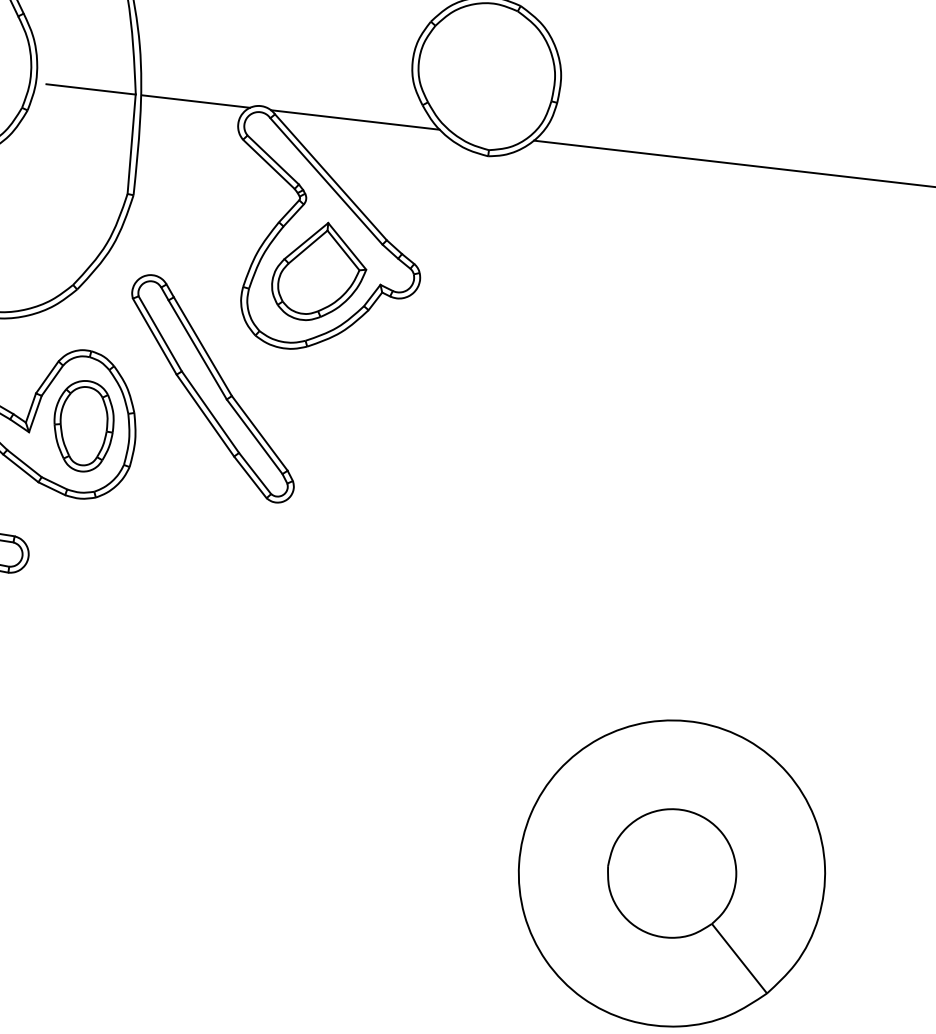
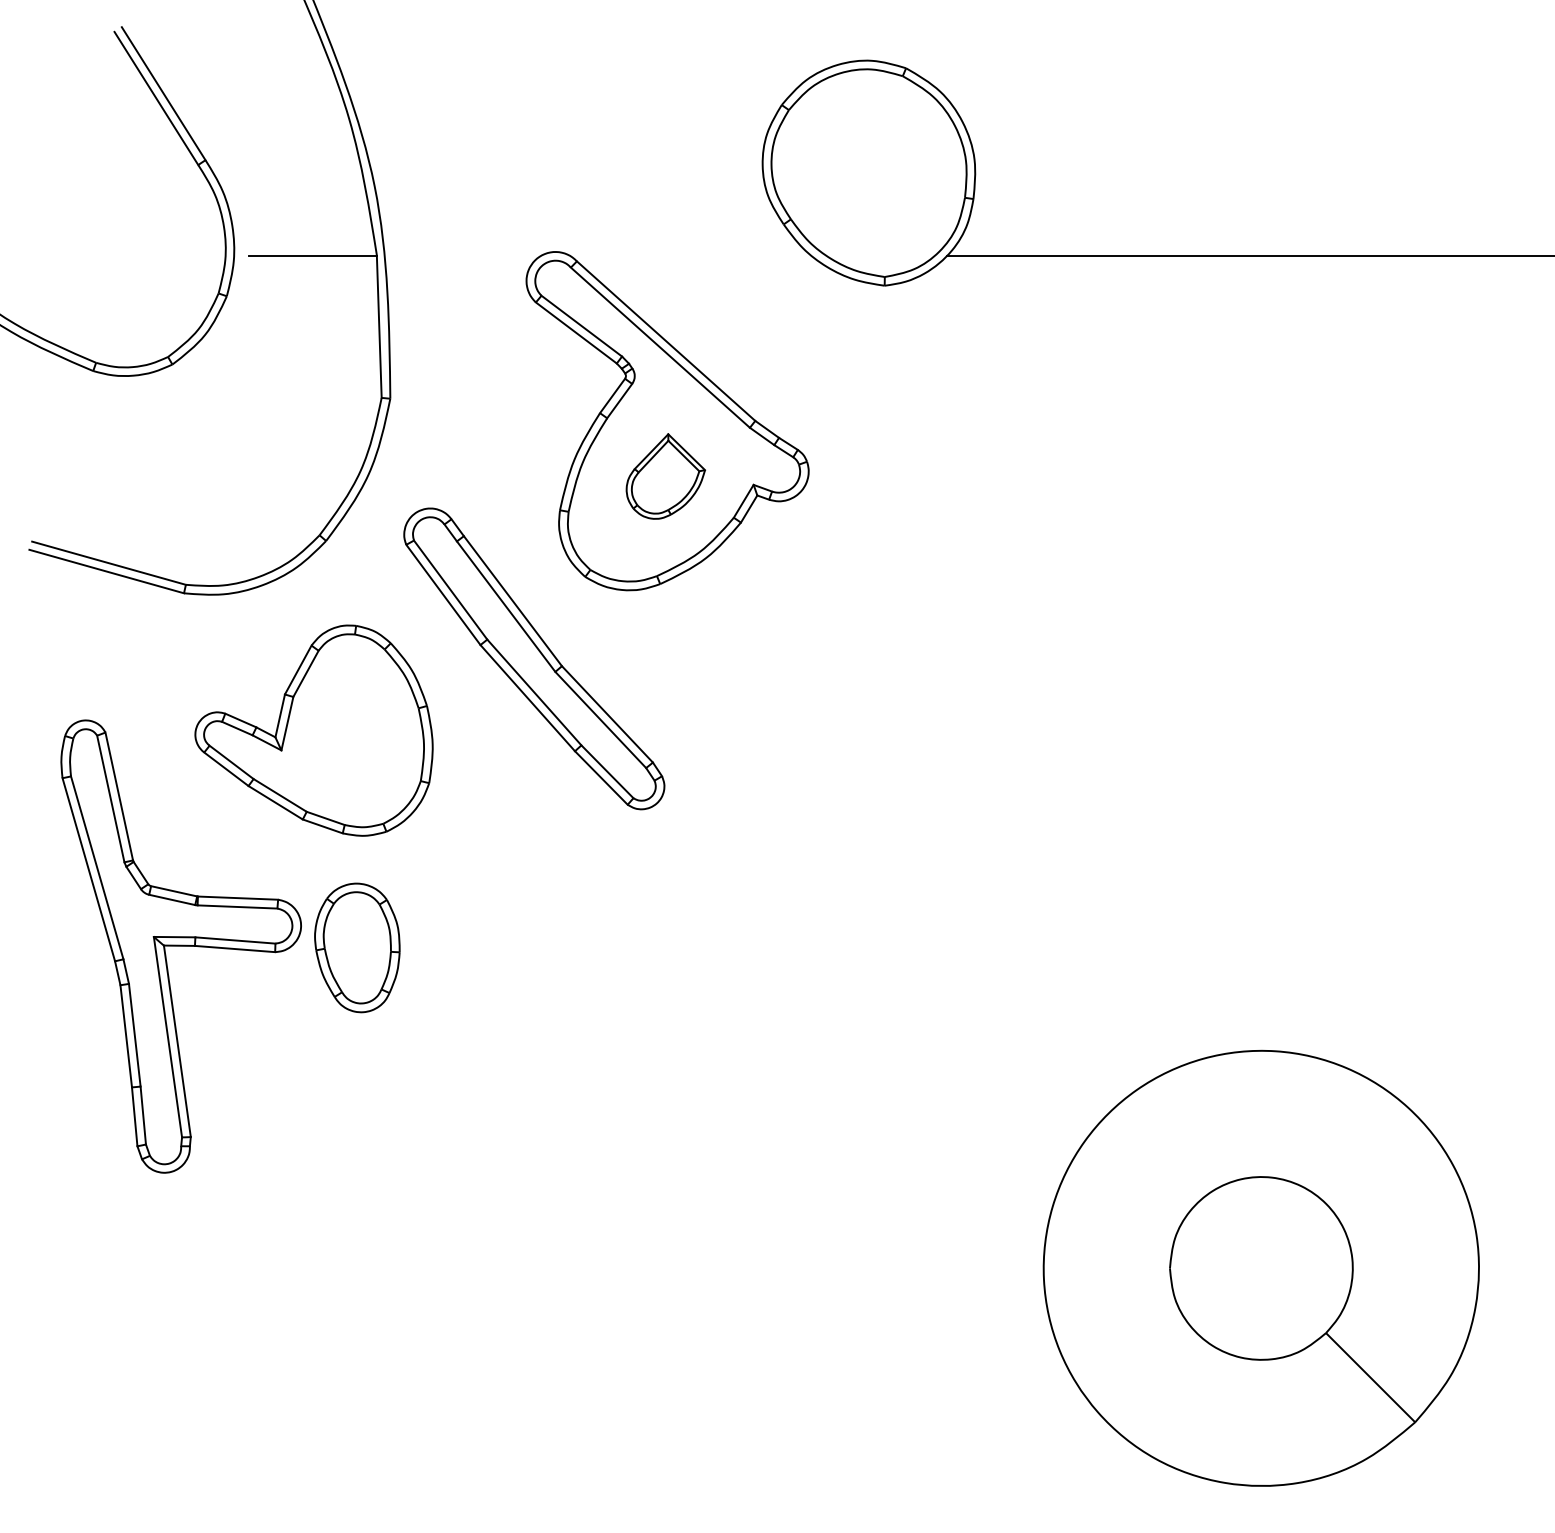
line: (195, 101) -> (462, 256), removed
line: (354, 120) -> (690, 256), removed
part: (319, 271) -> (665, 476), size x0.6
part: (83, 425) -> (357, 947), moved

